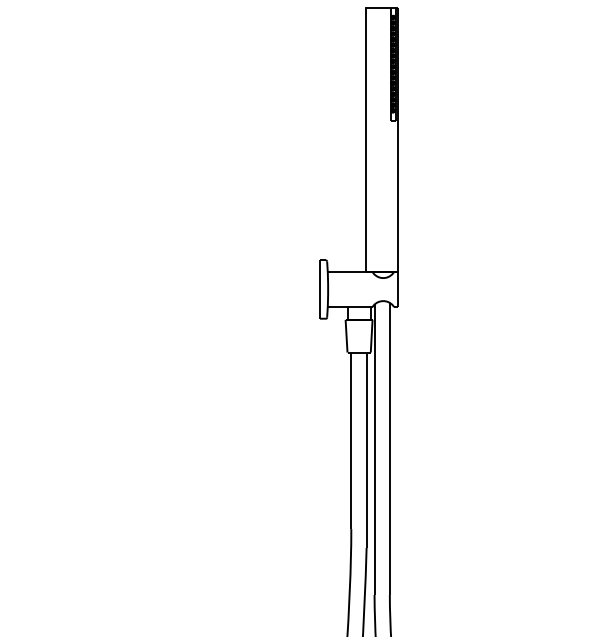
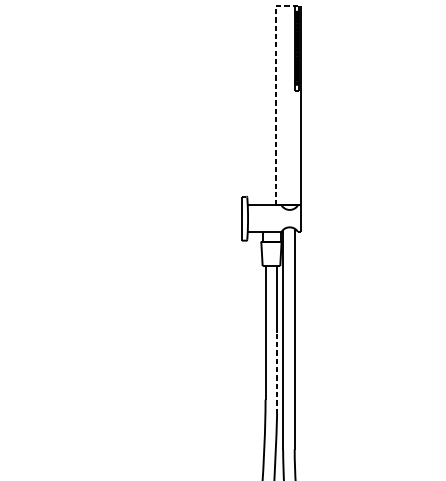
line: (365, 122) -> (276, 92), solid -> dashed
line: (366, 494) -> (277, 373), solid -> dashed

